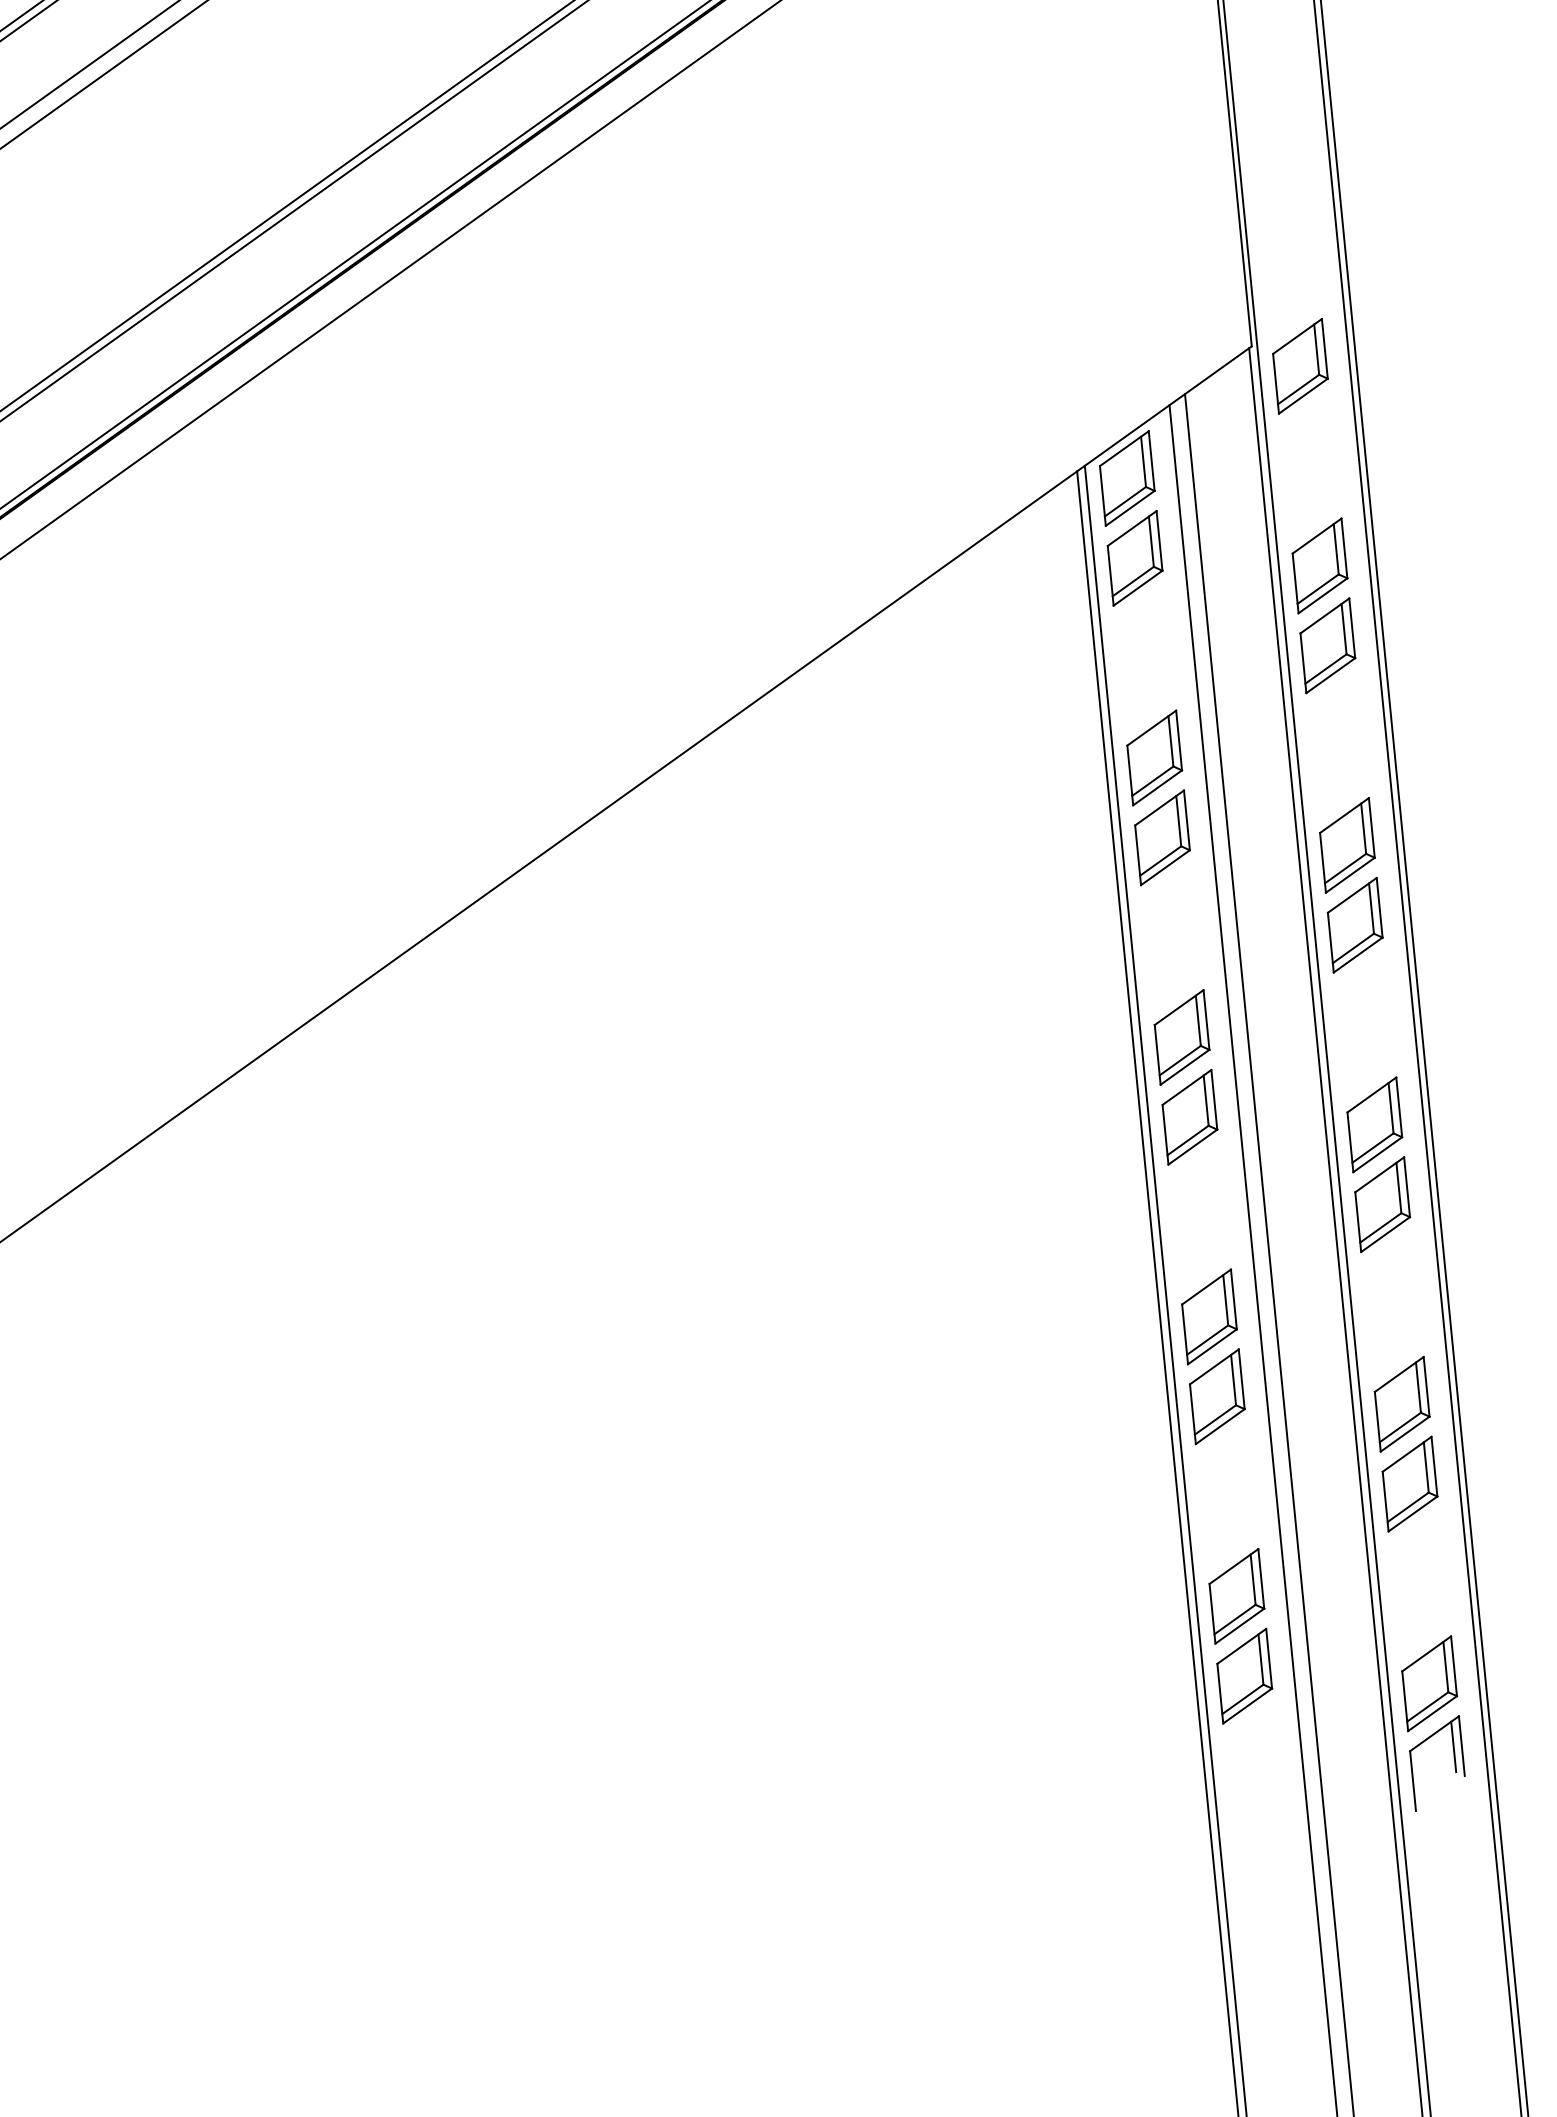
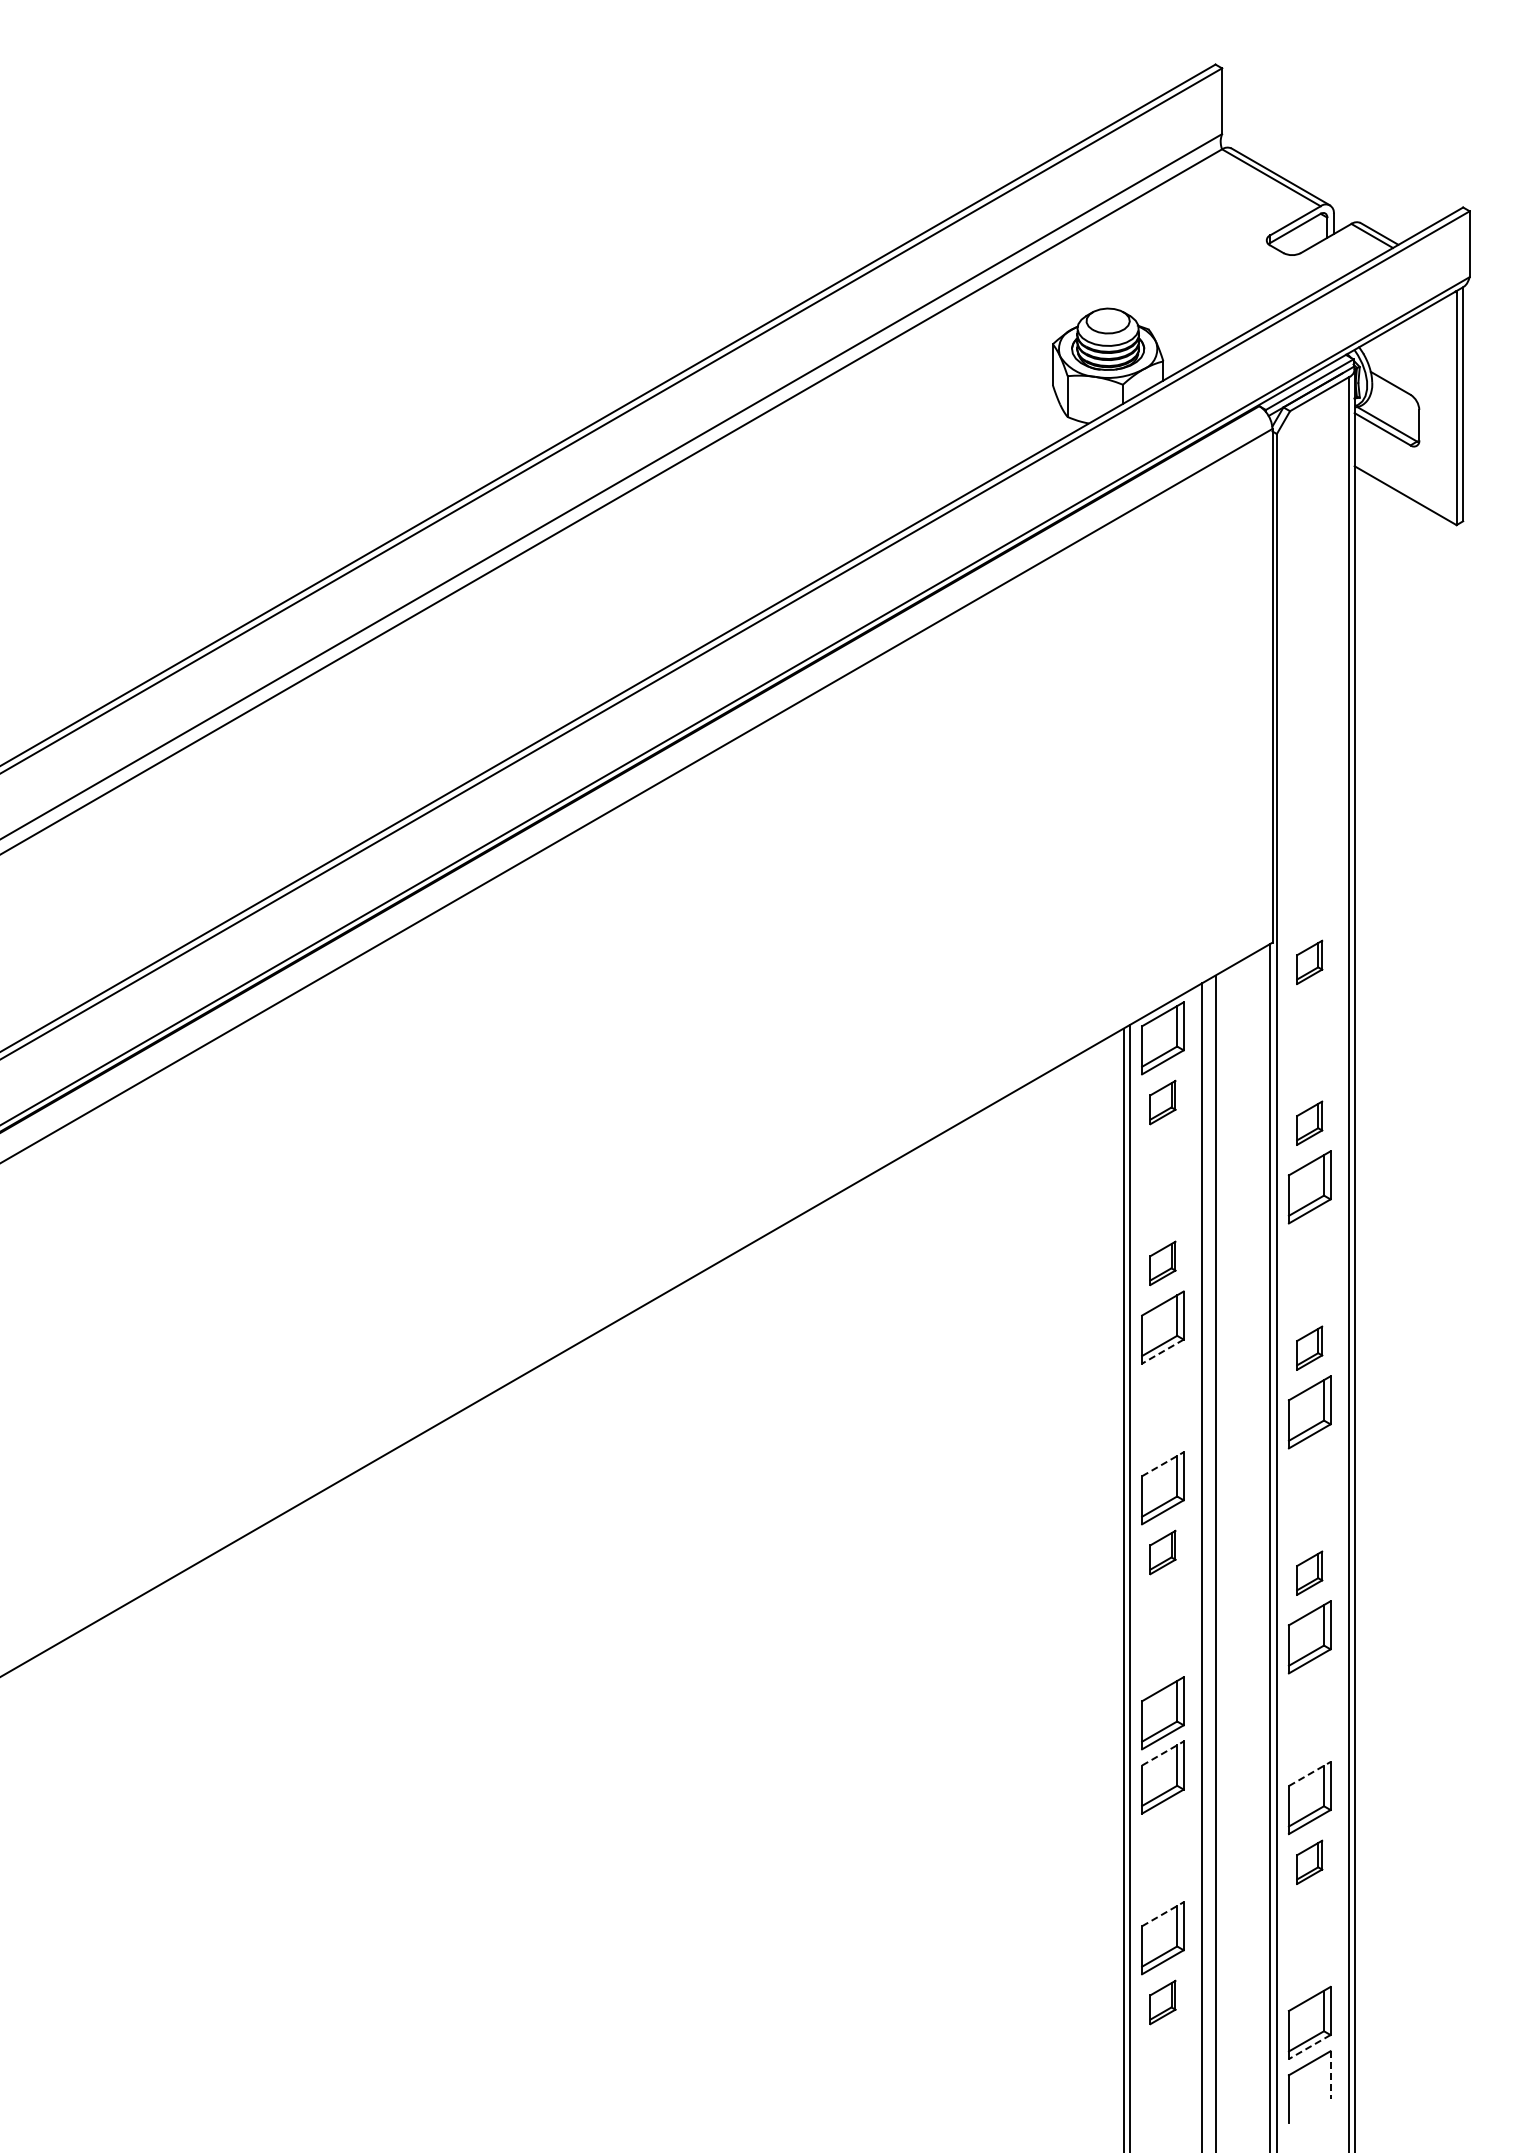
part: (1300, 366) -> (1309, 962), size x0.6
part: (1134, 558) -> (1162, 1102), size x0.6
part: (1319, 566) -> (1309, 1123), size x0.6
part: (1154, 758) -> (1162, 1263), size x0.6
part: (1347, 845) -> (1309, 1348), size x0.6
line: (1164, 867) -> (1162, 1351), solid -> dashed
line: (1179, 1007) -> (1163, 1464), solid -> dashed
part: (1189, 1117) -> (1162, 1552), size x0.6
part: (1374, 1125) -> (1309, 1573), size x0.6
line: (1215, 1366) -> (1163, 1753), solid -> dashed
line: (1400, 1373) -> (1310, 1773), solid -> dashed
part: (1409, 1484) -> (1309, 1862), size x0.6
line: (1234, 1565) -> (1163, 1913), solid -> dashed
part: (1244, 1676) -> (1162, 2002), size x0.6
line: (1432, 1714) -> (1309, 2047), solid -> dashed
line: (1461, 1746) -> (1330, 2075), solid -> dashed
line: (1454, 1747) -> (1324, 2075), removed

